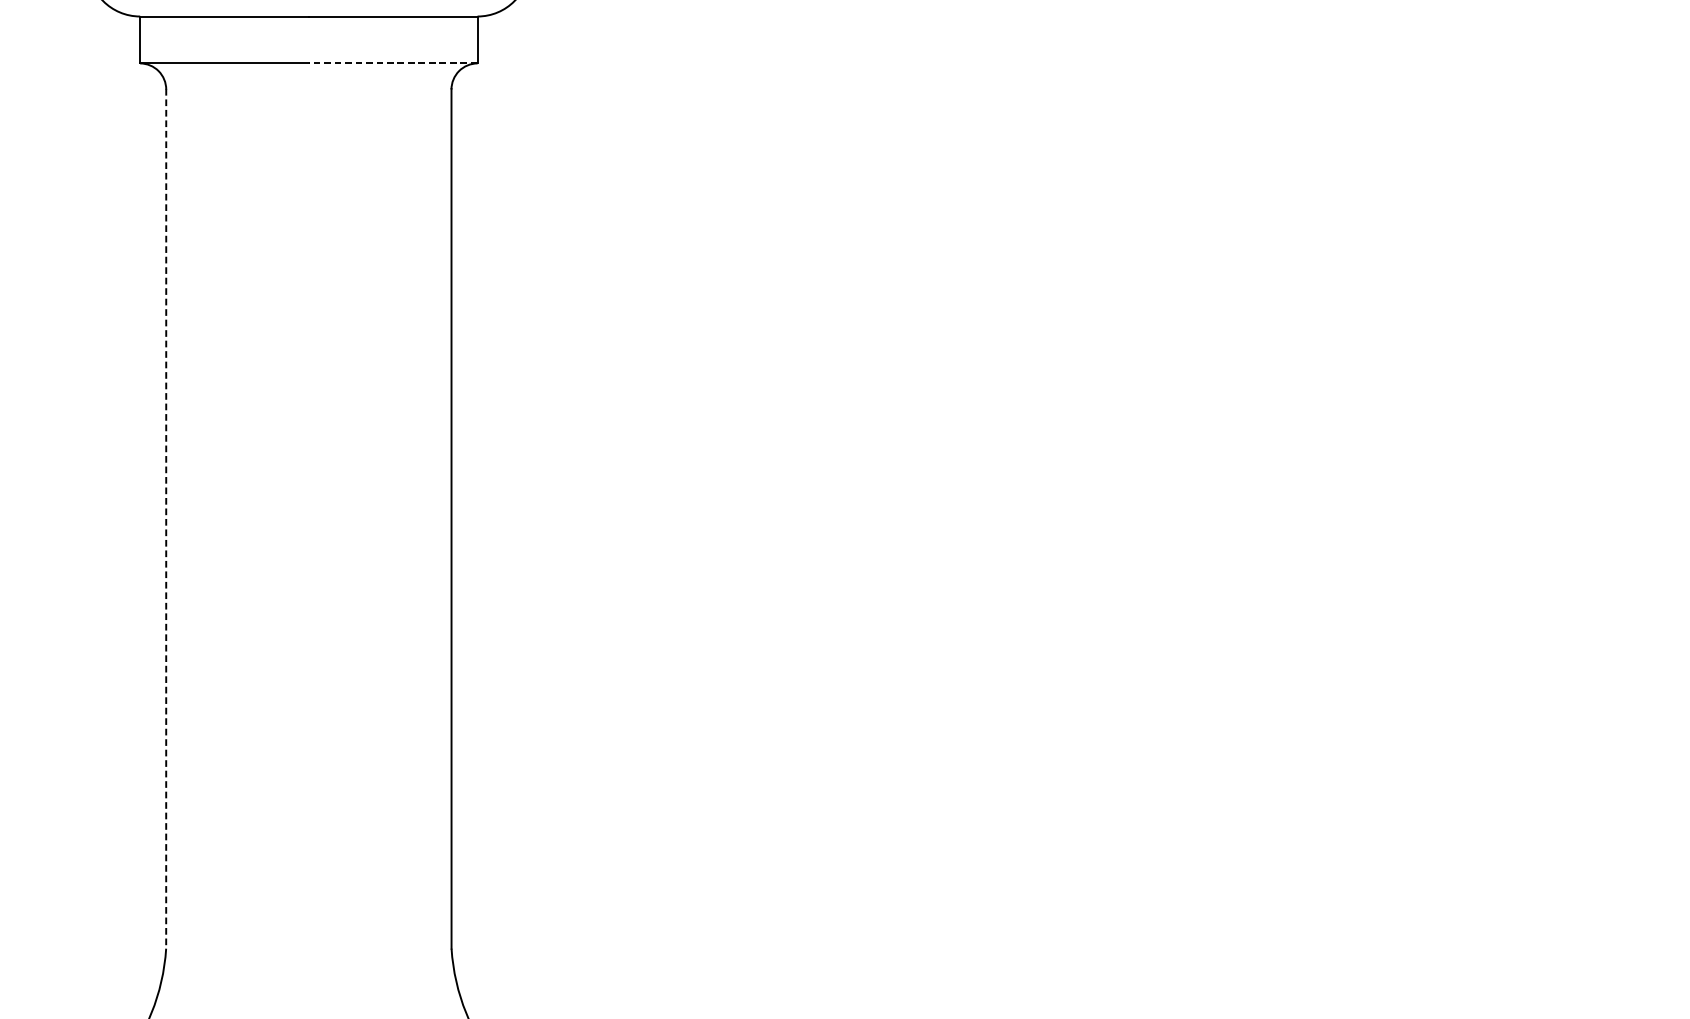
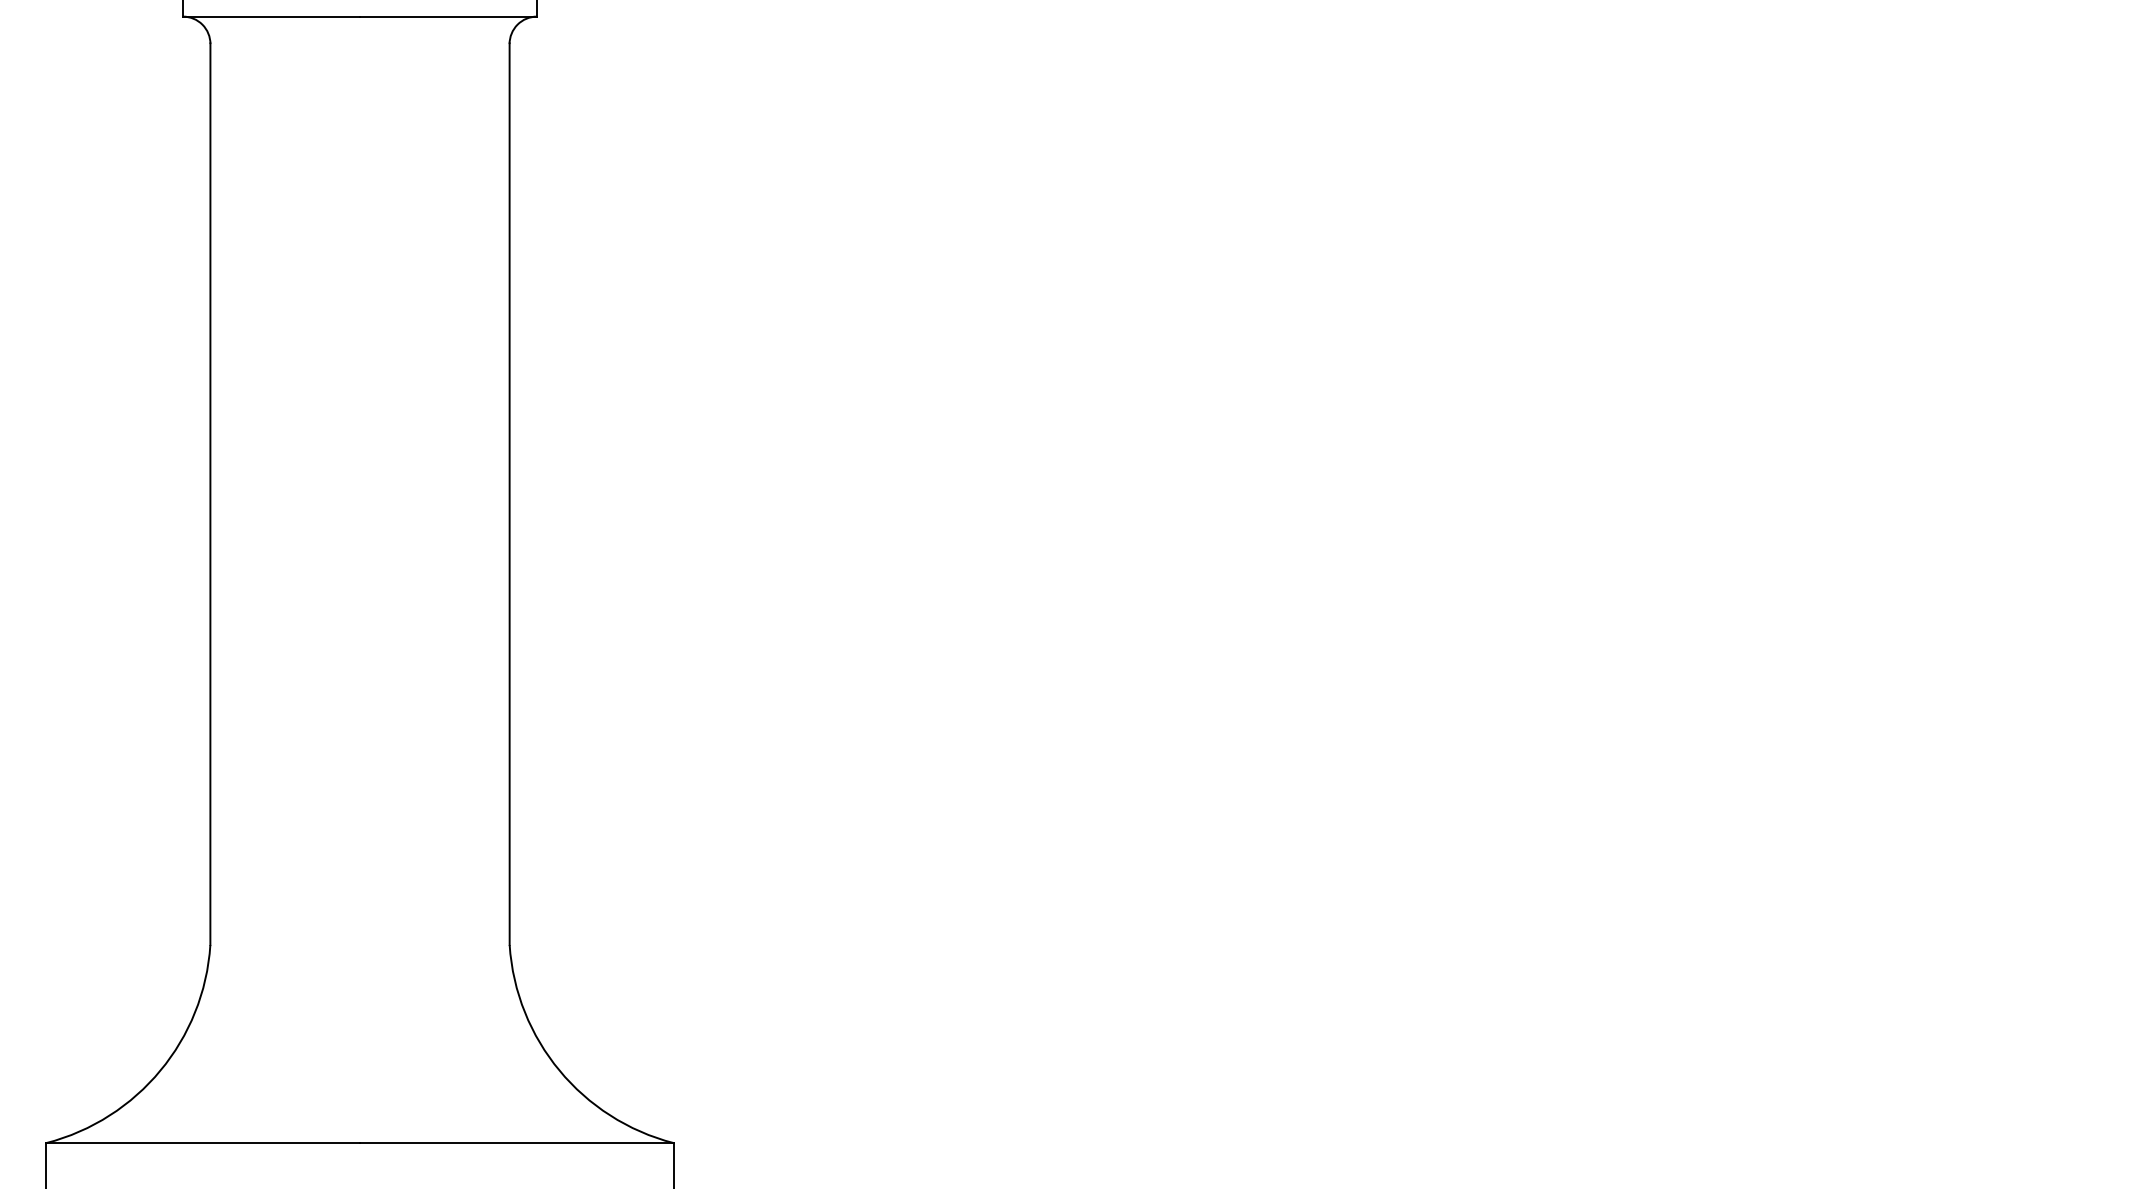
line: (393, 63) -> (448, 16), dashed -> solid
line: (166, 519) -> (210, 494), dashed -> solid

